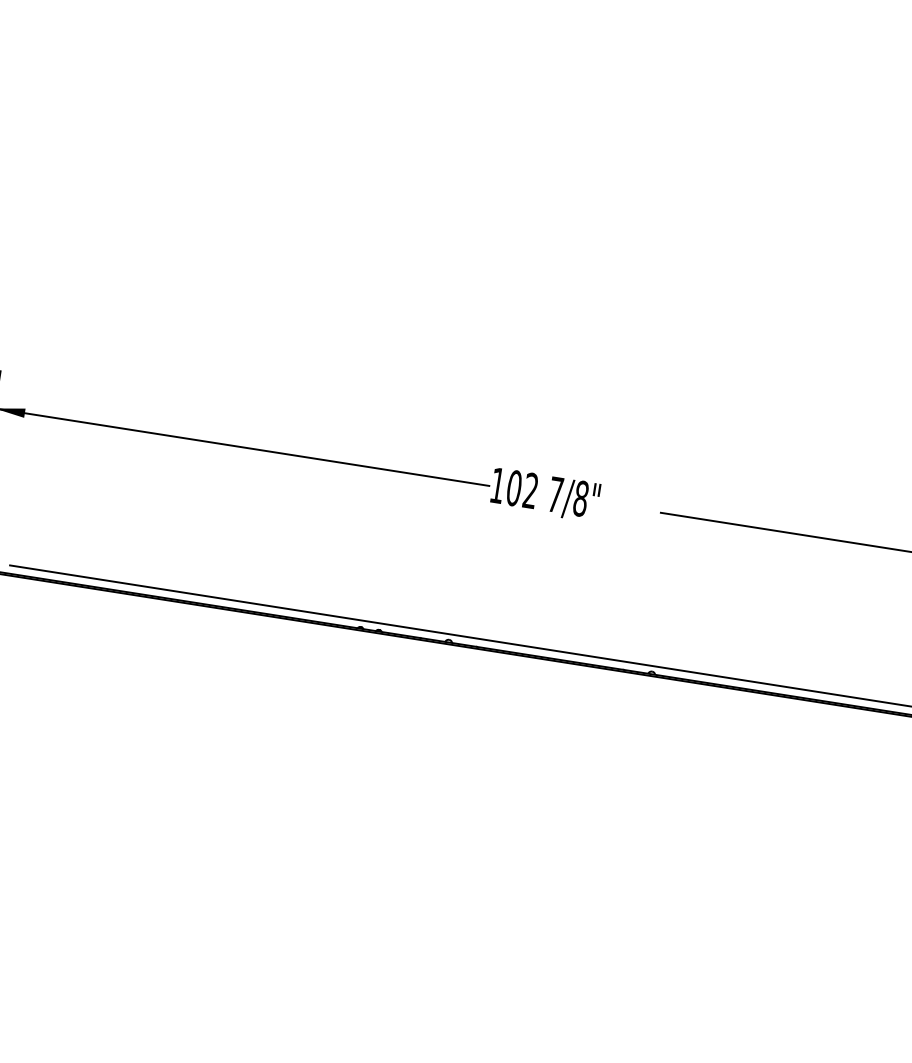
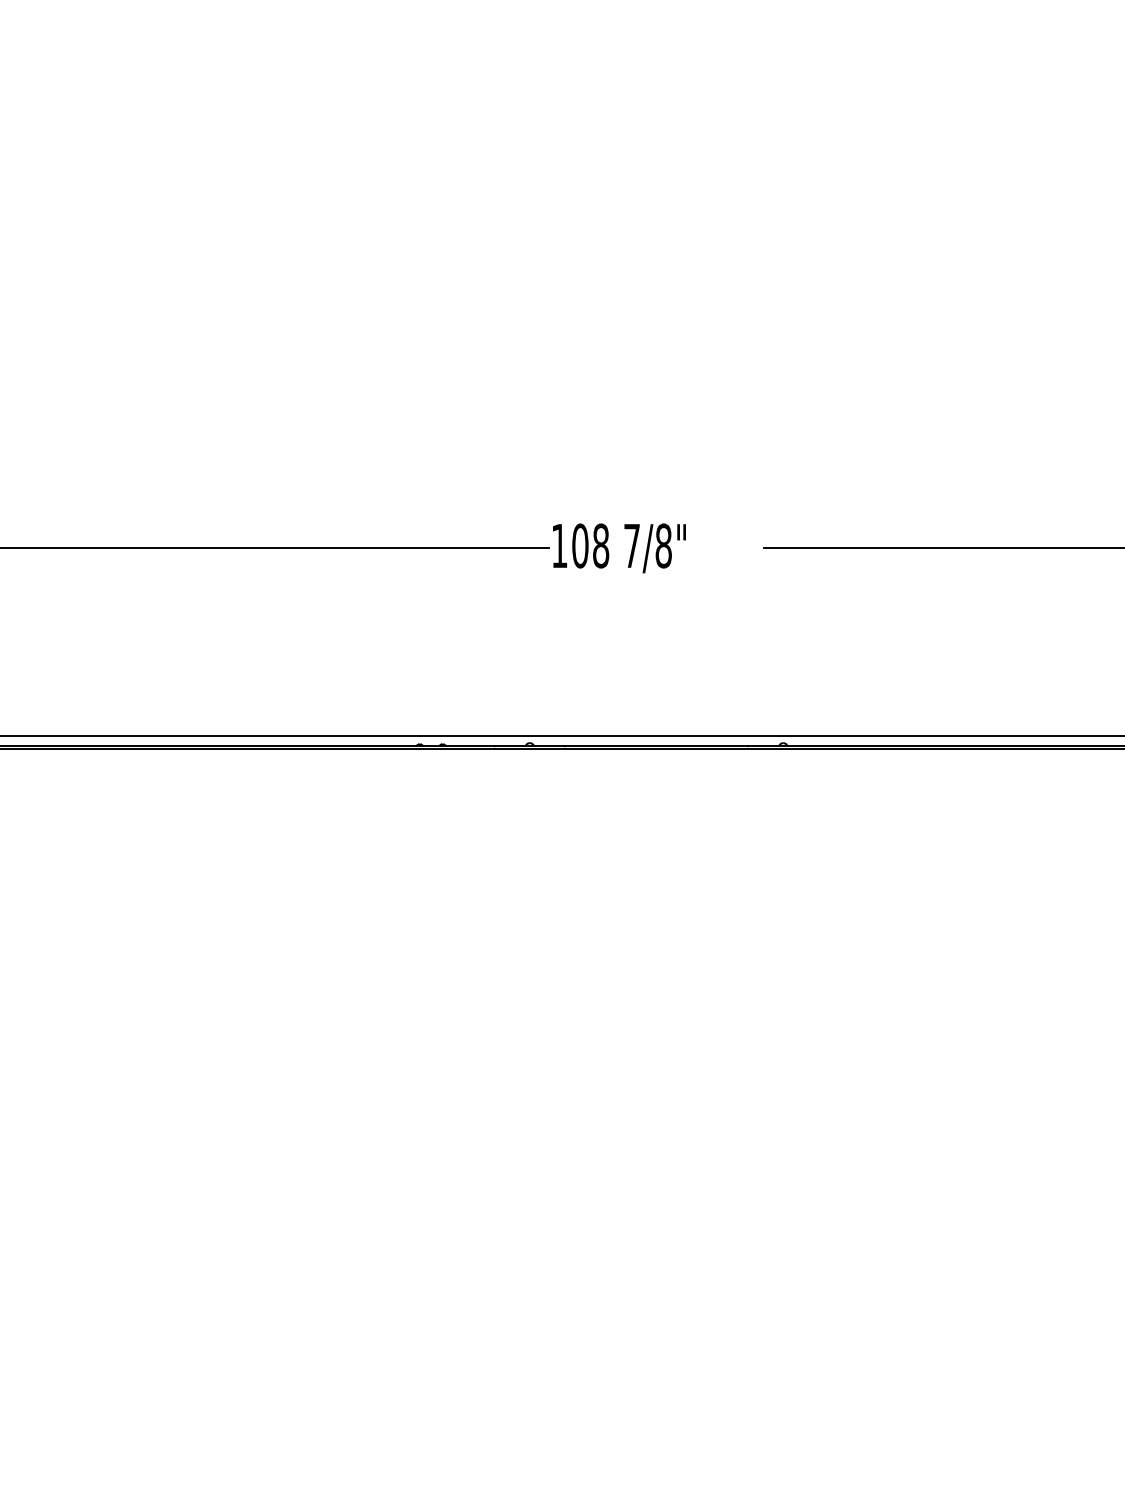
text: (531, 490) -> (601, 545), 102 -> 108

